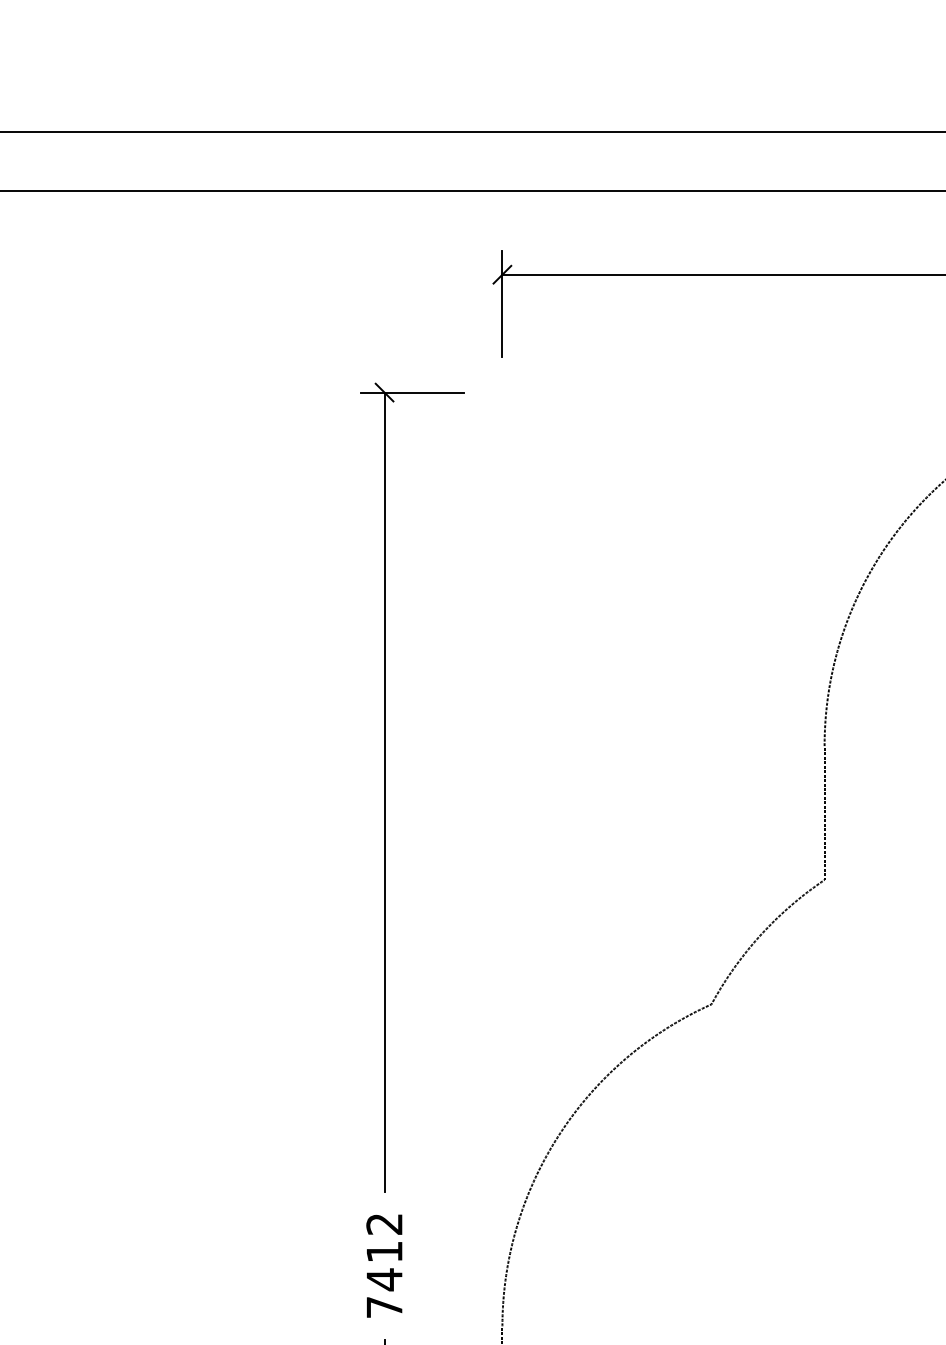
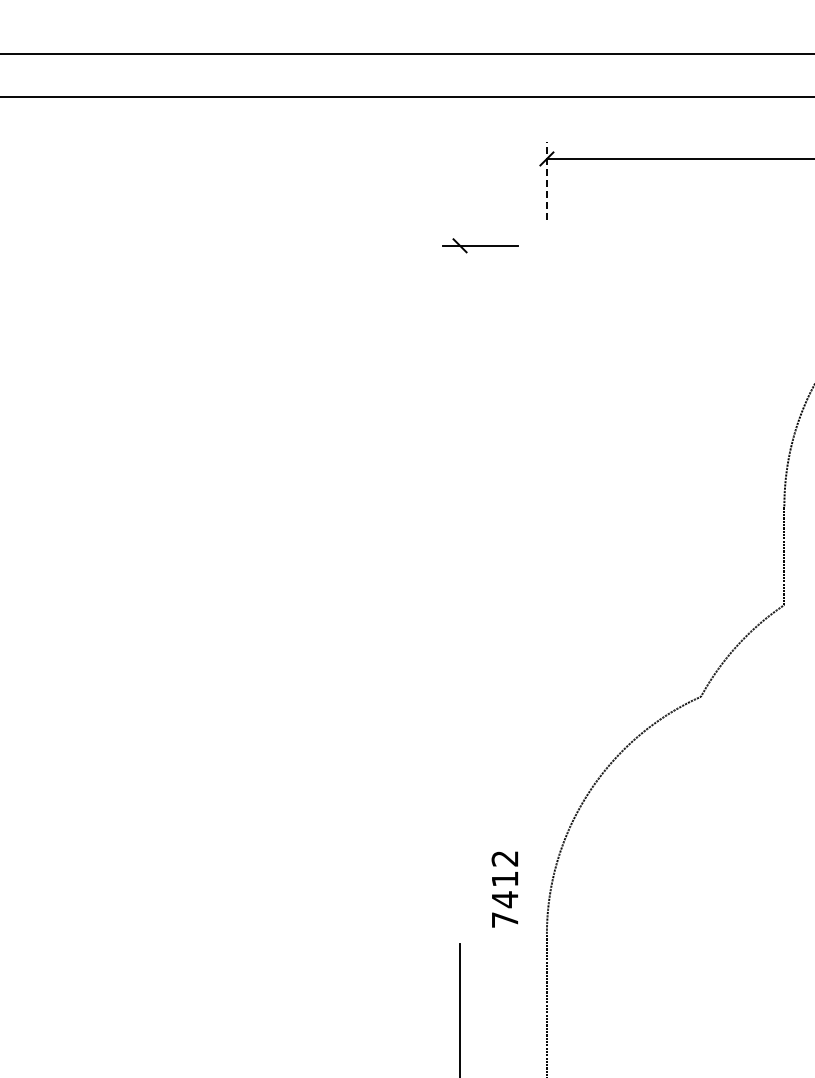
line: (501, 303) -> (546, 180), solid -> dashed
line: (385, 792) -> (460, 540), removed
text: (383, 1265) -> (504, 889), moved

